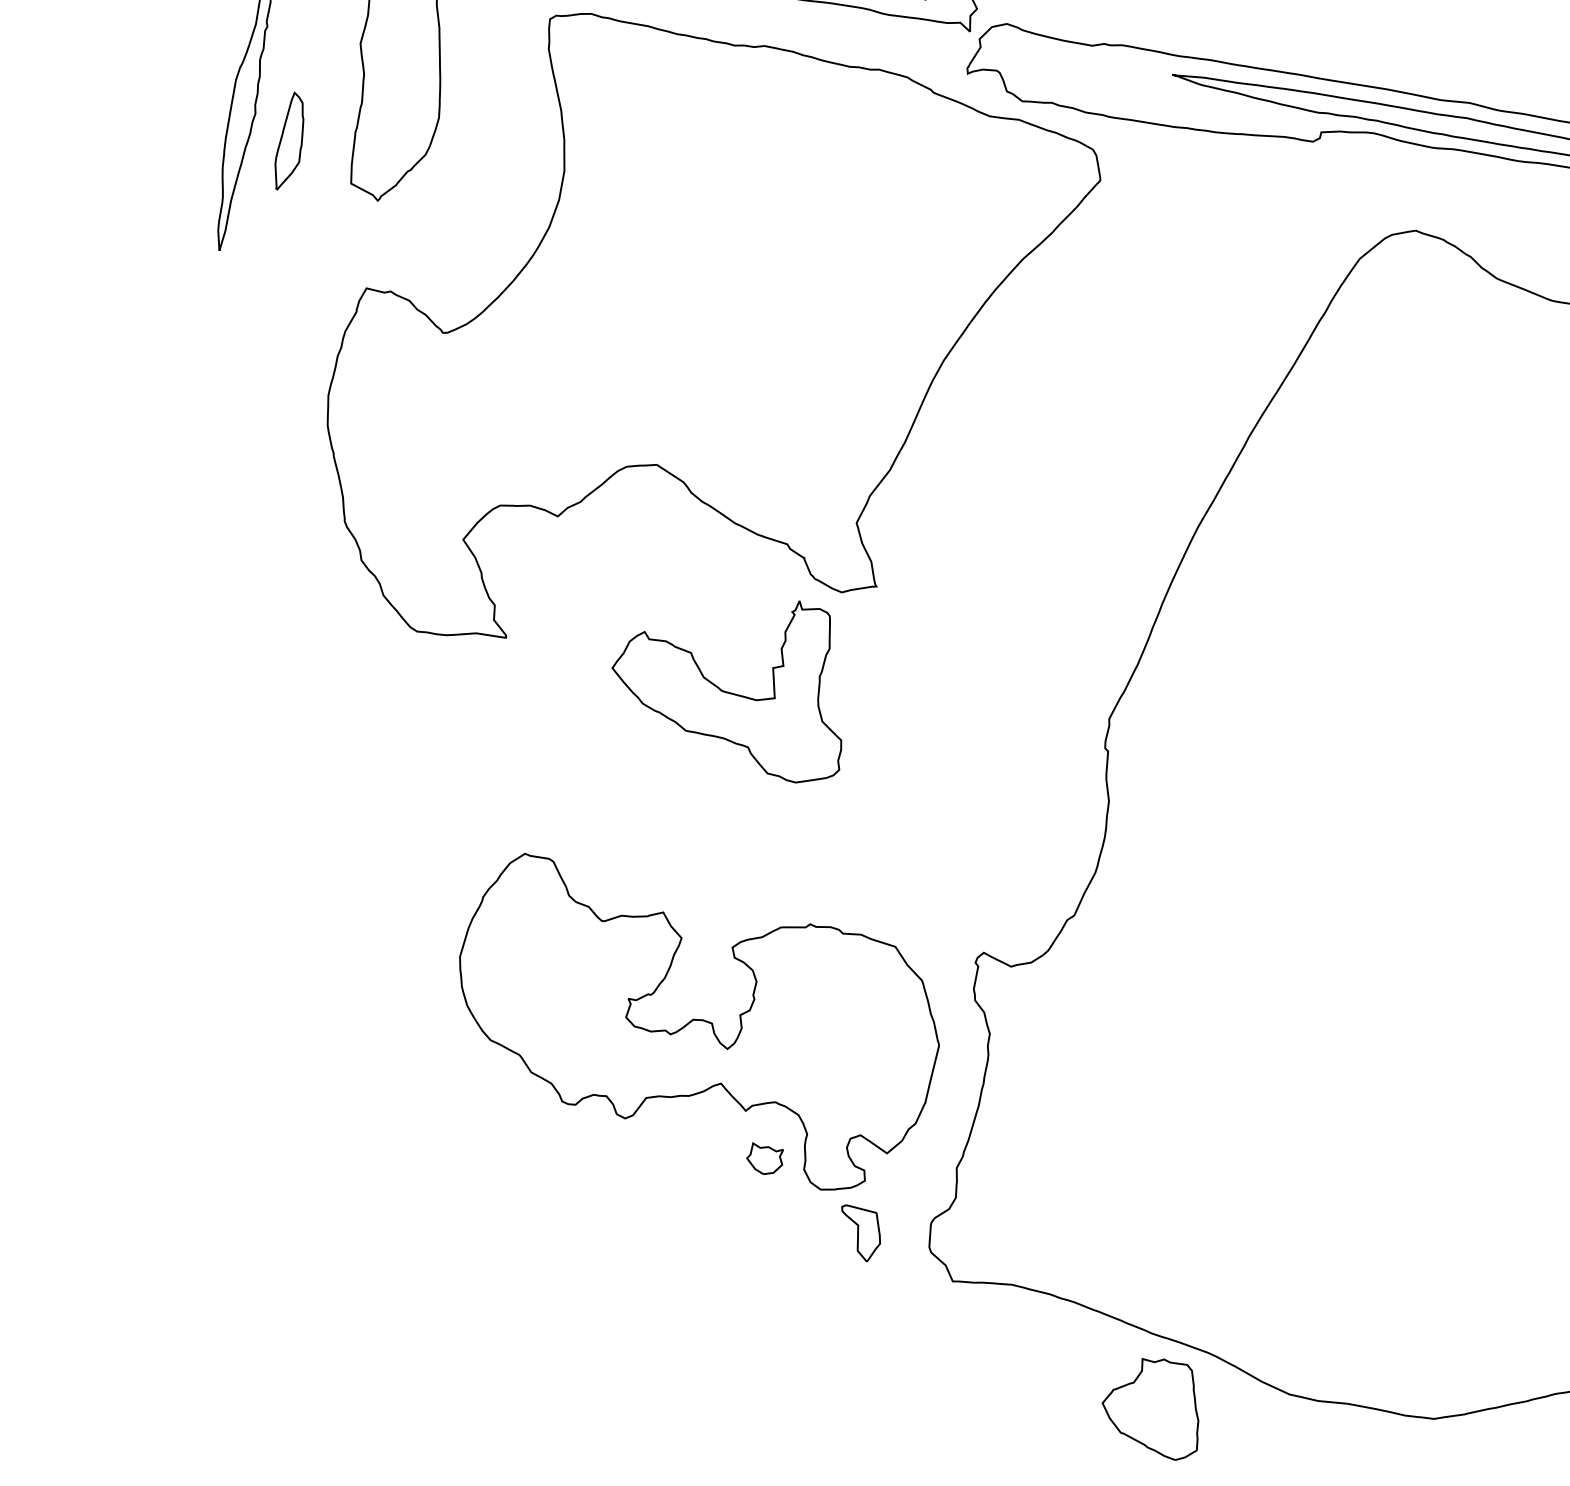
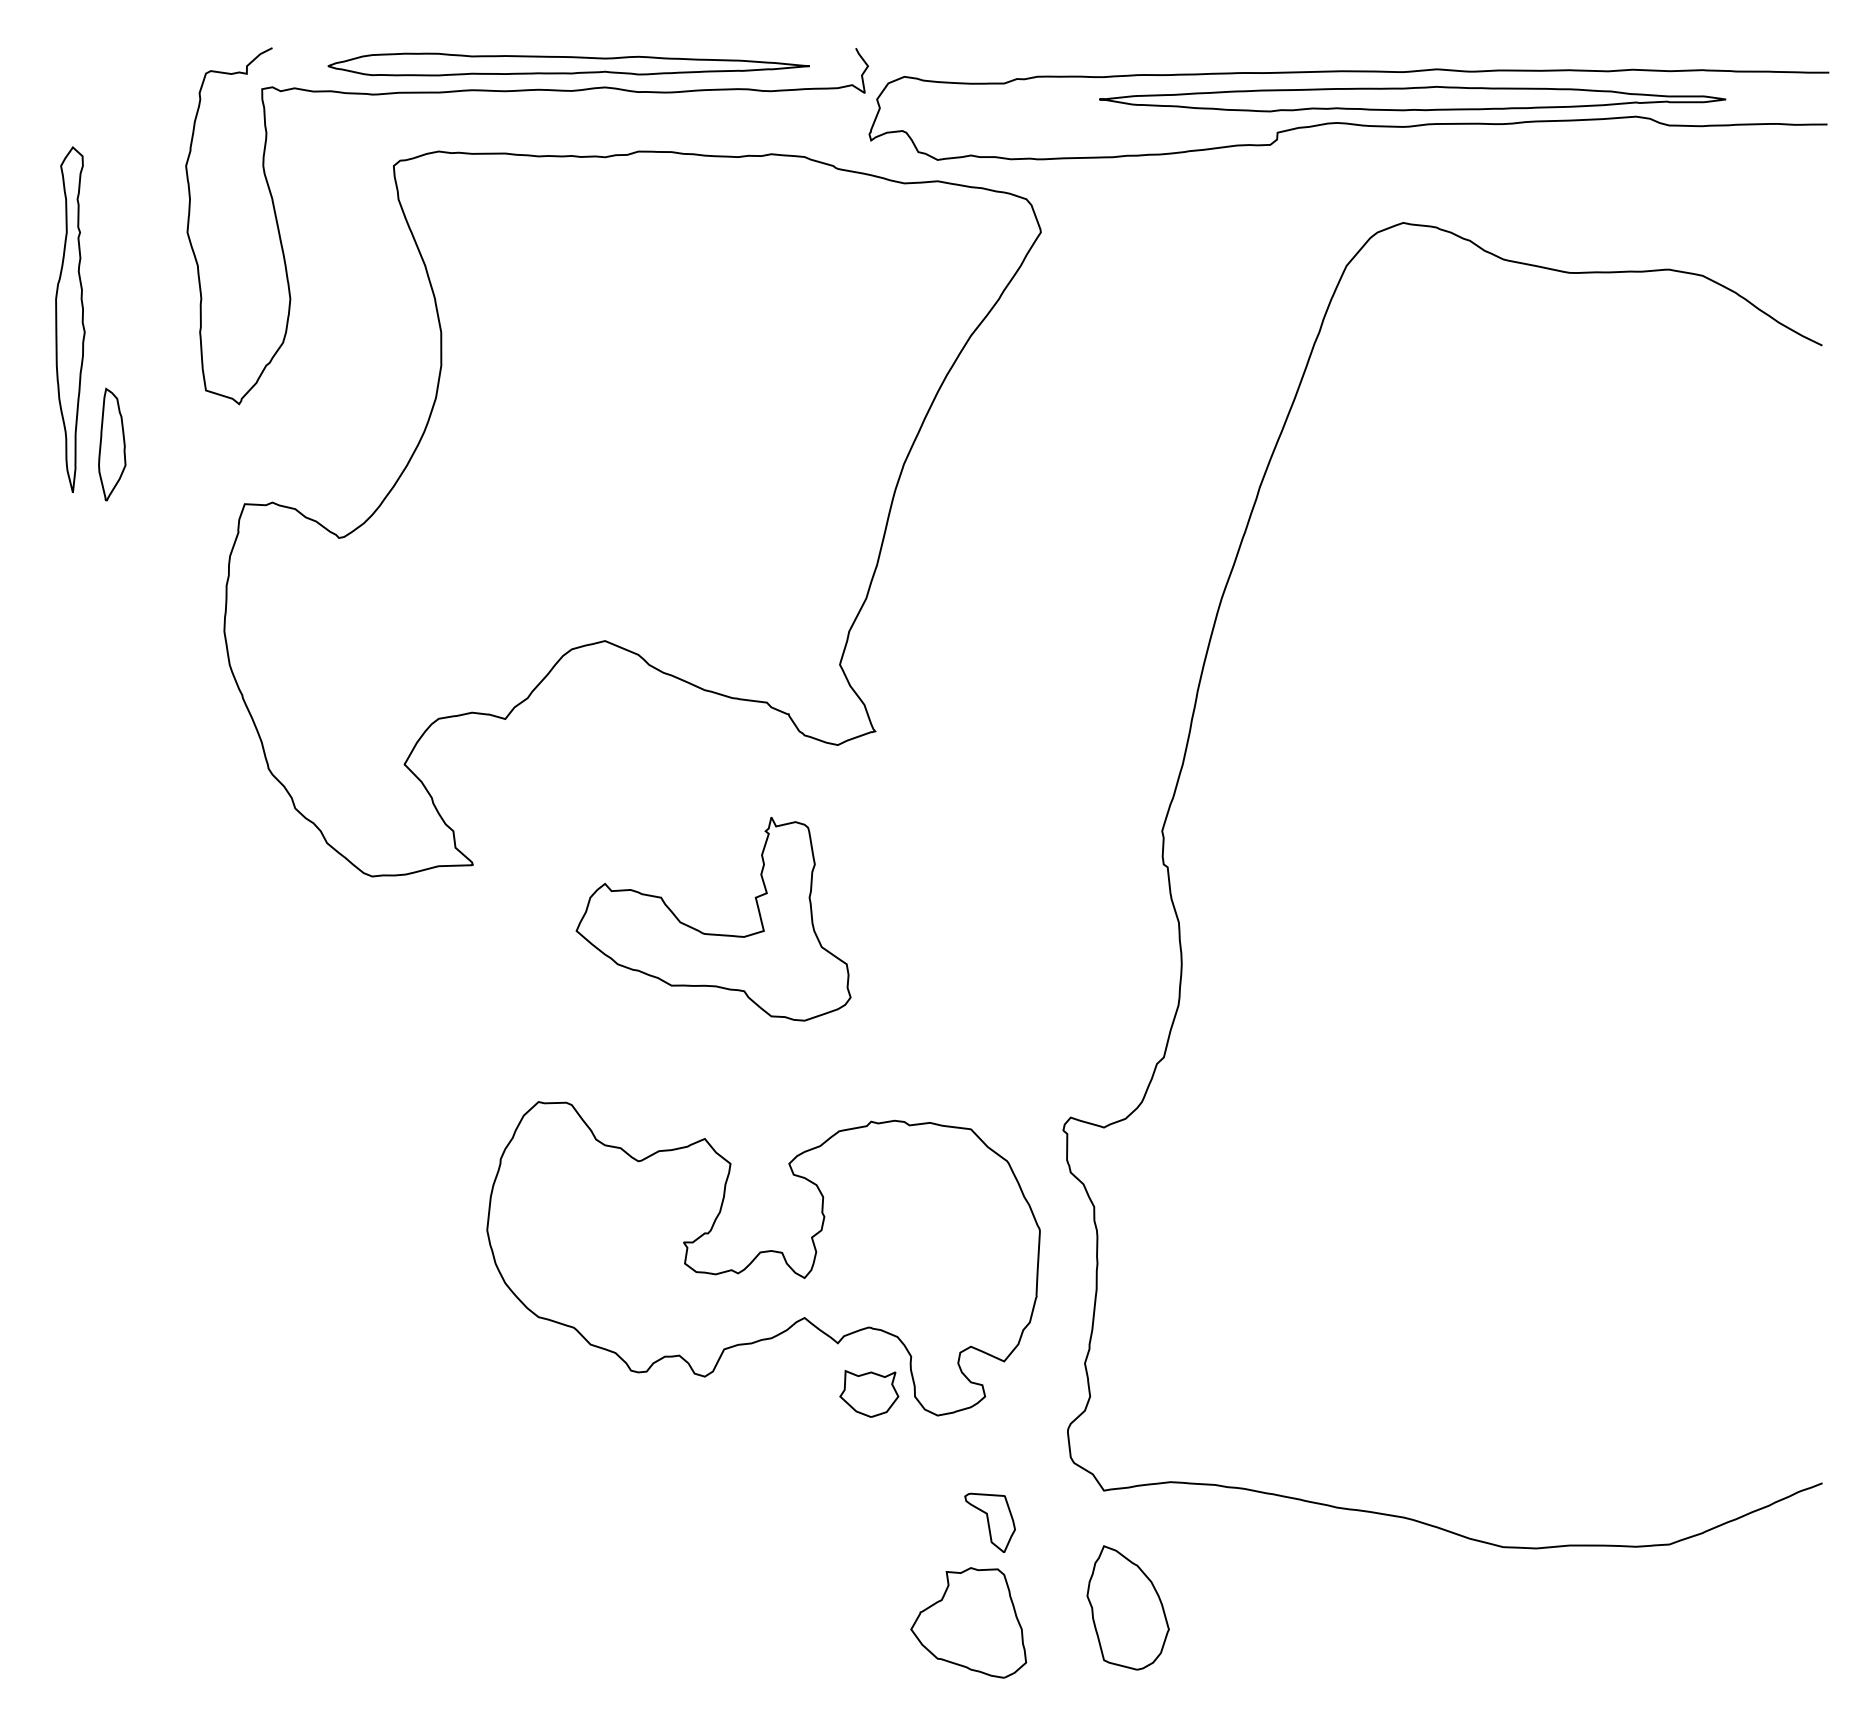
part: (291, 142) -> (112, 444), moved
part: (730, 692) -> (713, 933), moved
part: (765, 1159) -> (869, 1393), size x1.43
part: (859, 1233) -> (989, 1522), moved
part: (954, 1386) -> (1127, 1607), added
part: (1153, 1406) -> (968, 1622), moved

